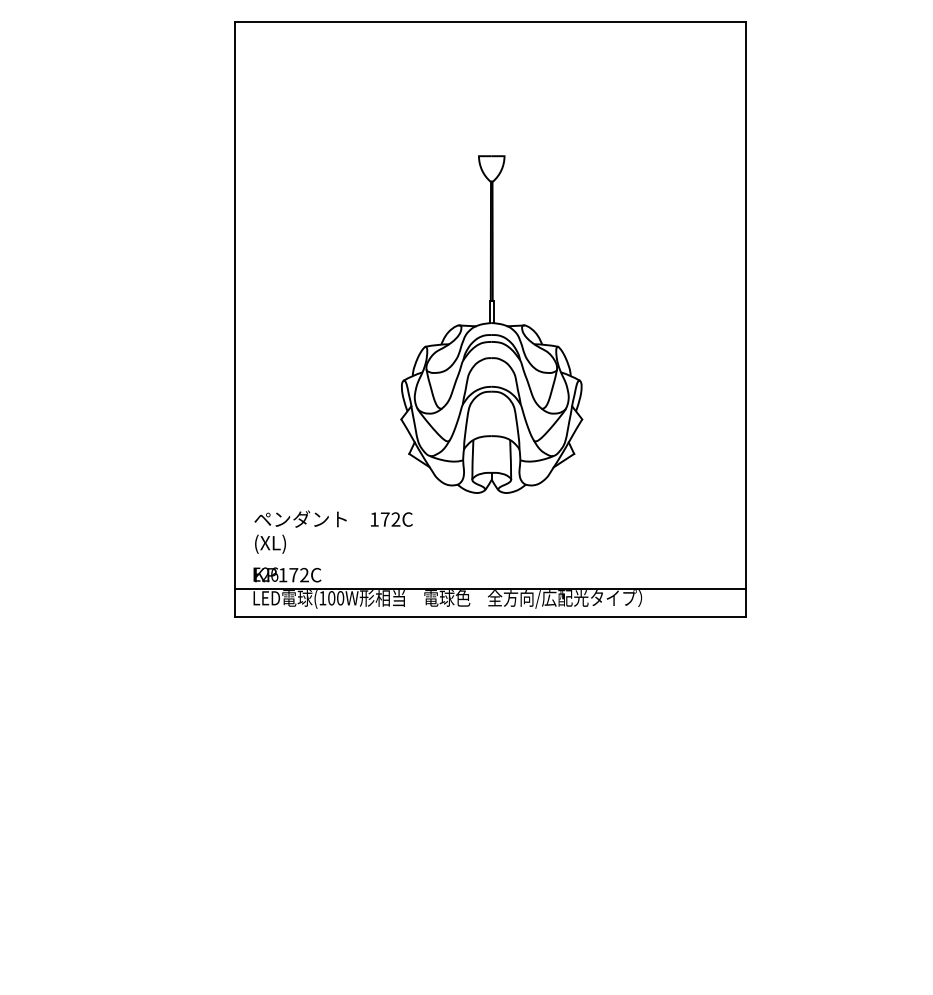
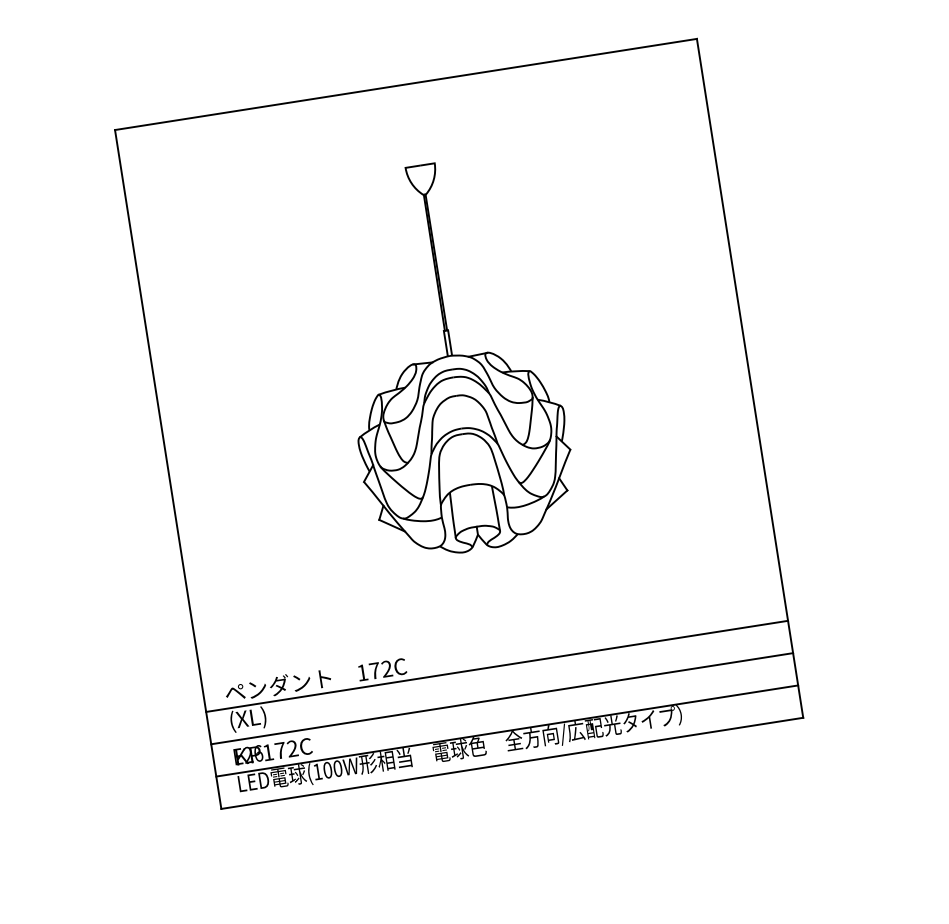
part: (491, 324) -> (449, 357), moved
line: (490, 532) -> (497, 666), added
line: (490, 560) -> (502, 698), added

